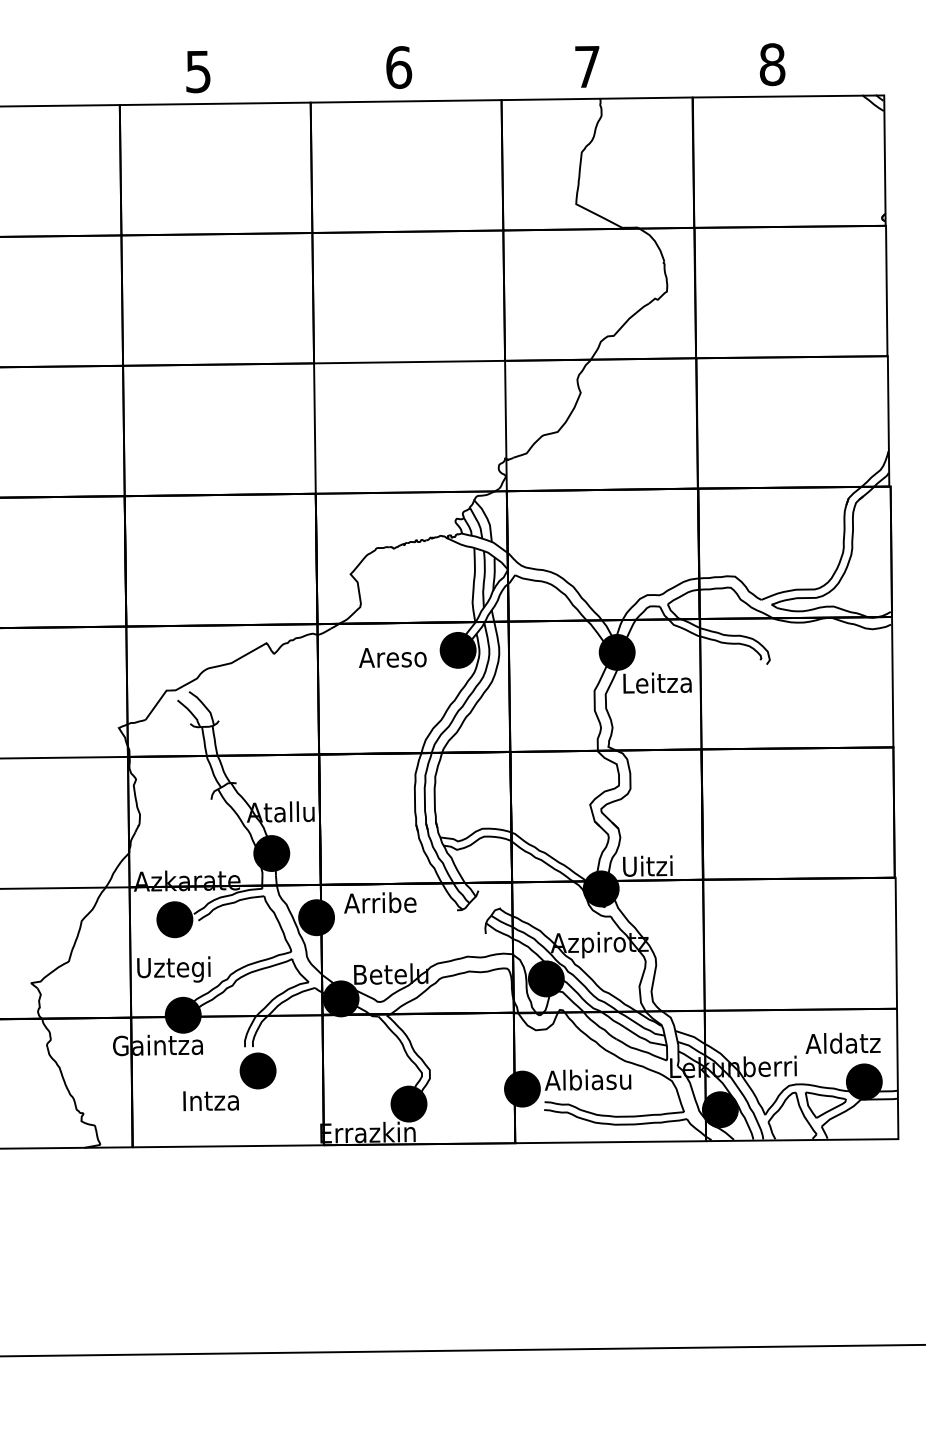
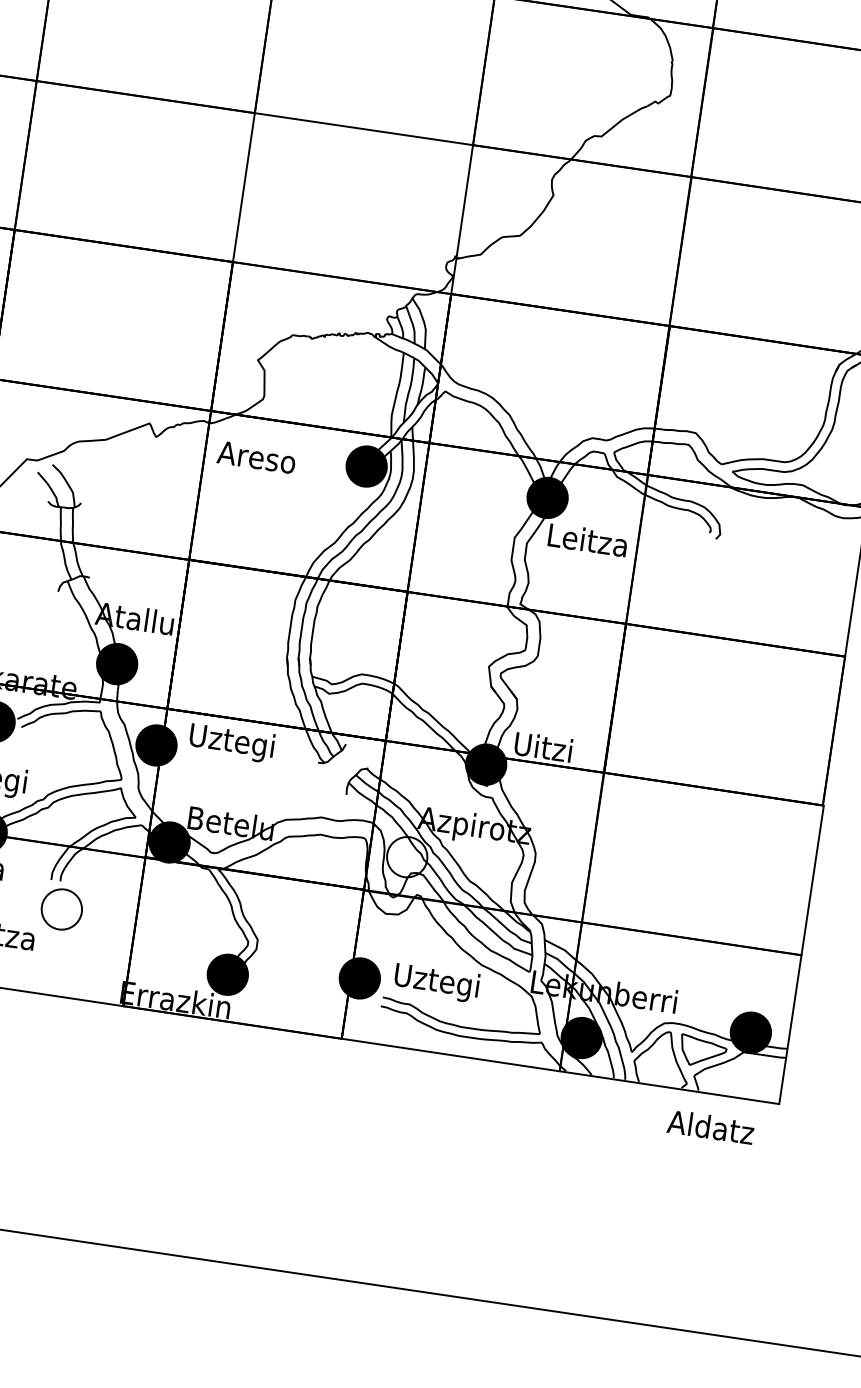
text: (392, 657) -> (256, 457), moved
text: (380, 904) -> (231, 742), Arribe -> Uztegi
fill: (545, 978) -> (406, 856), removed
text: (842, 1042) -> (710, 1126), moved
fill: (257, 1070) -> (61, 908), removed
text: (587, 1081) -> (435, 981), Albiasu -> Uztegi

